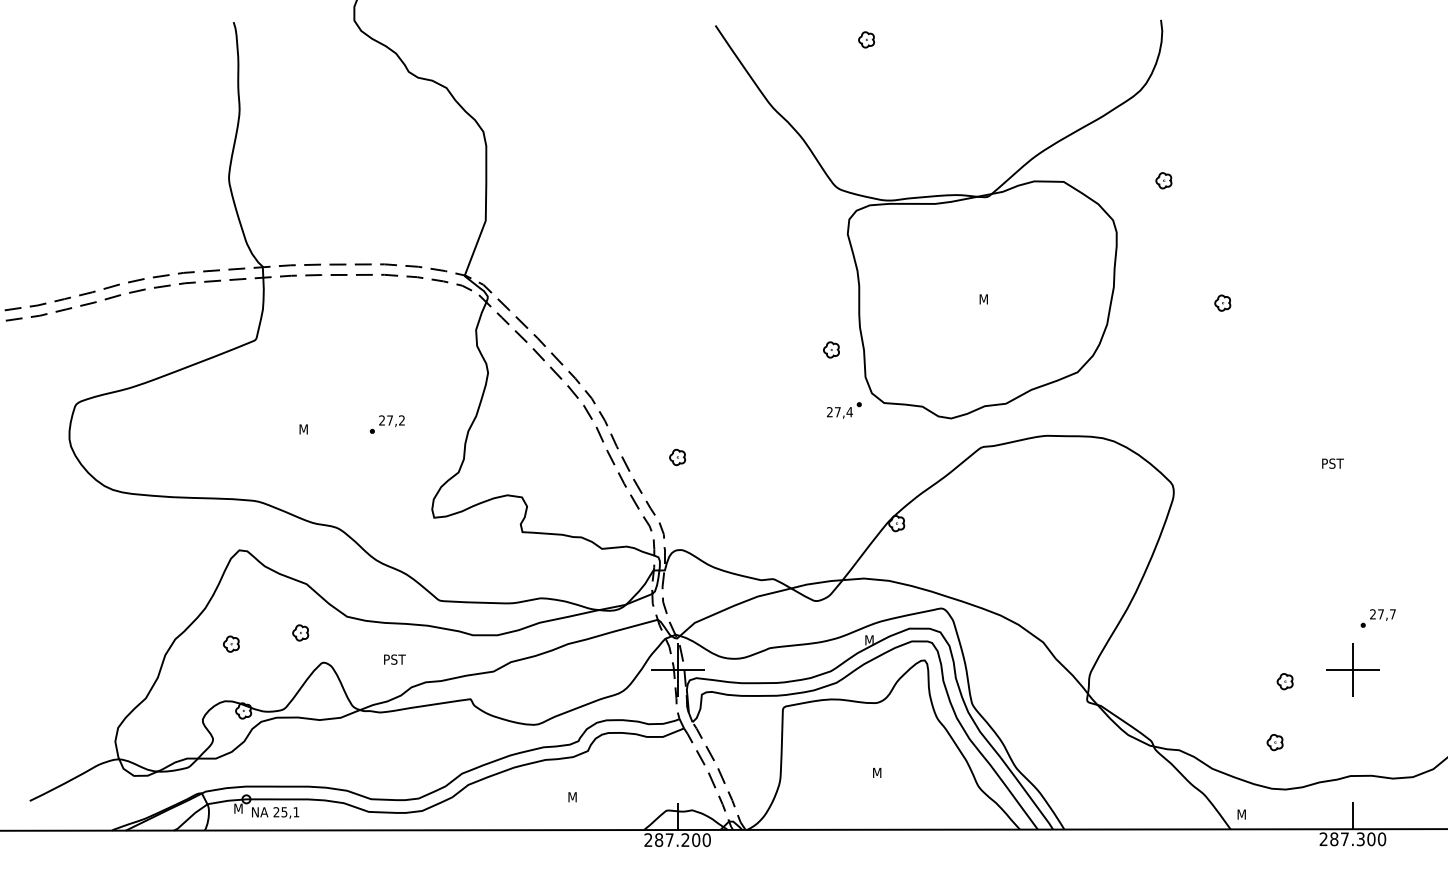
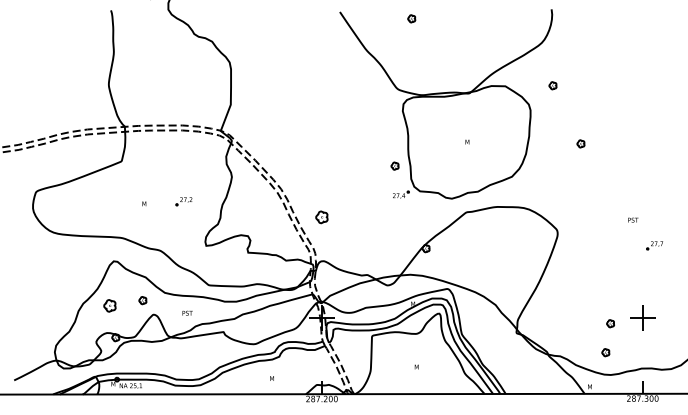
part: (676, 455) -> (321, 216), size x1.6
part: (1377, 618) -> (654, 245), moved
part: (230, 643) -> (109, 305), size x1.6

